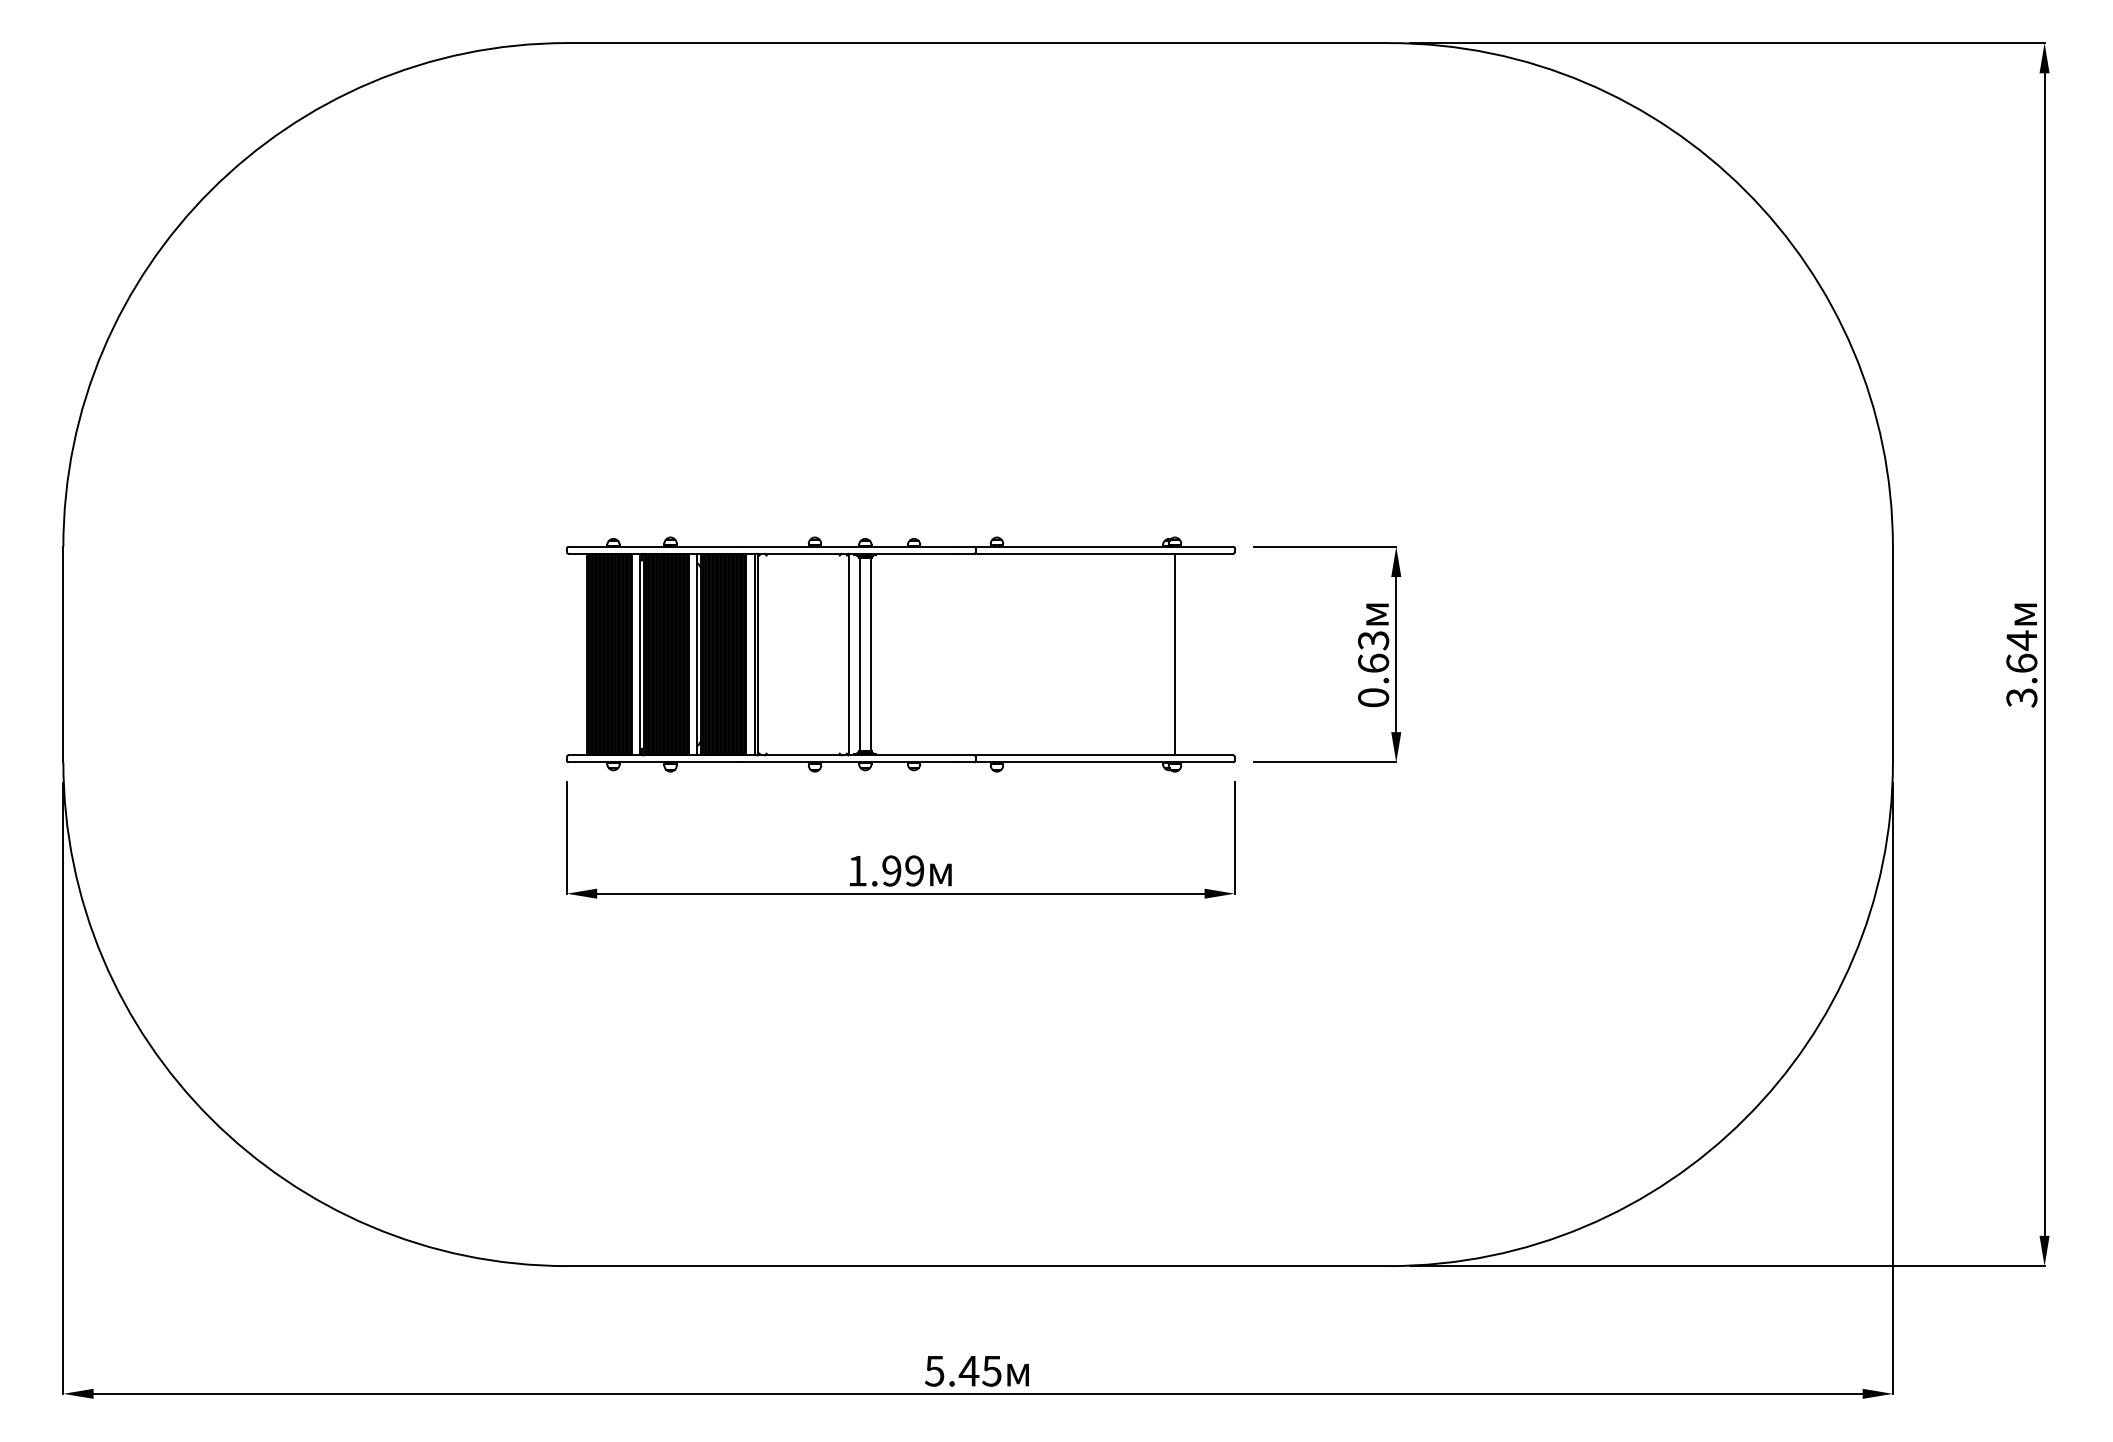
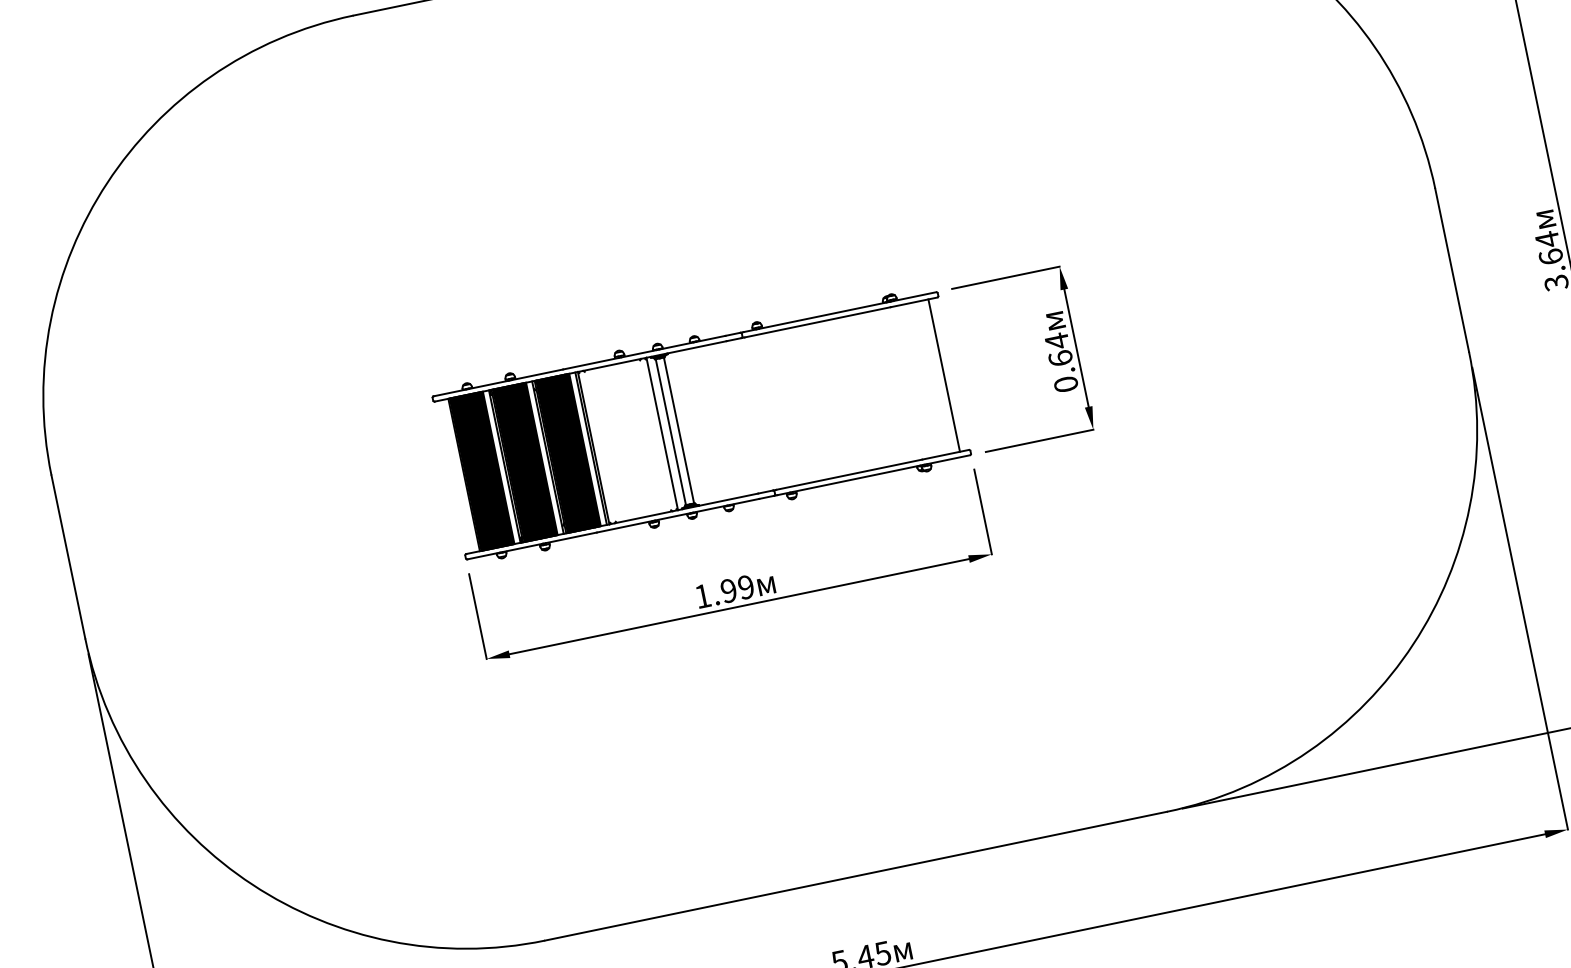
text: (1373, 640) -> (1057, 341), 0.63 -> 0.64
line: (1175, 654) -> (944, 375), moved

